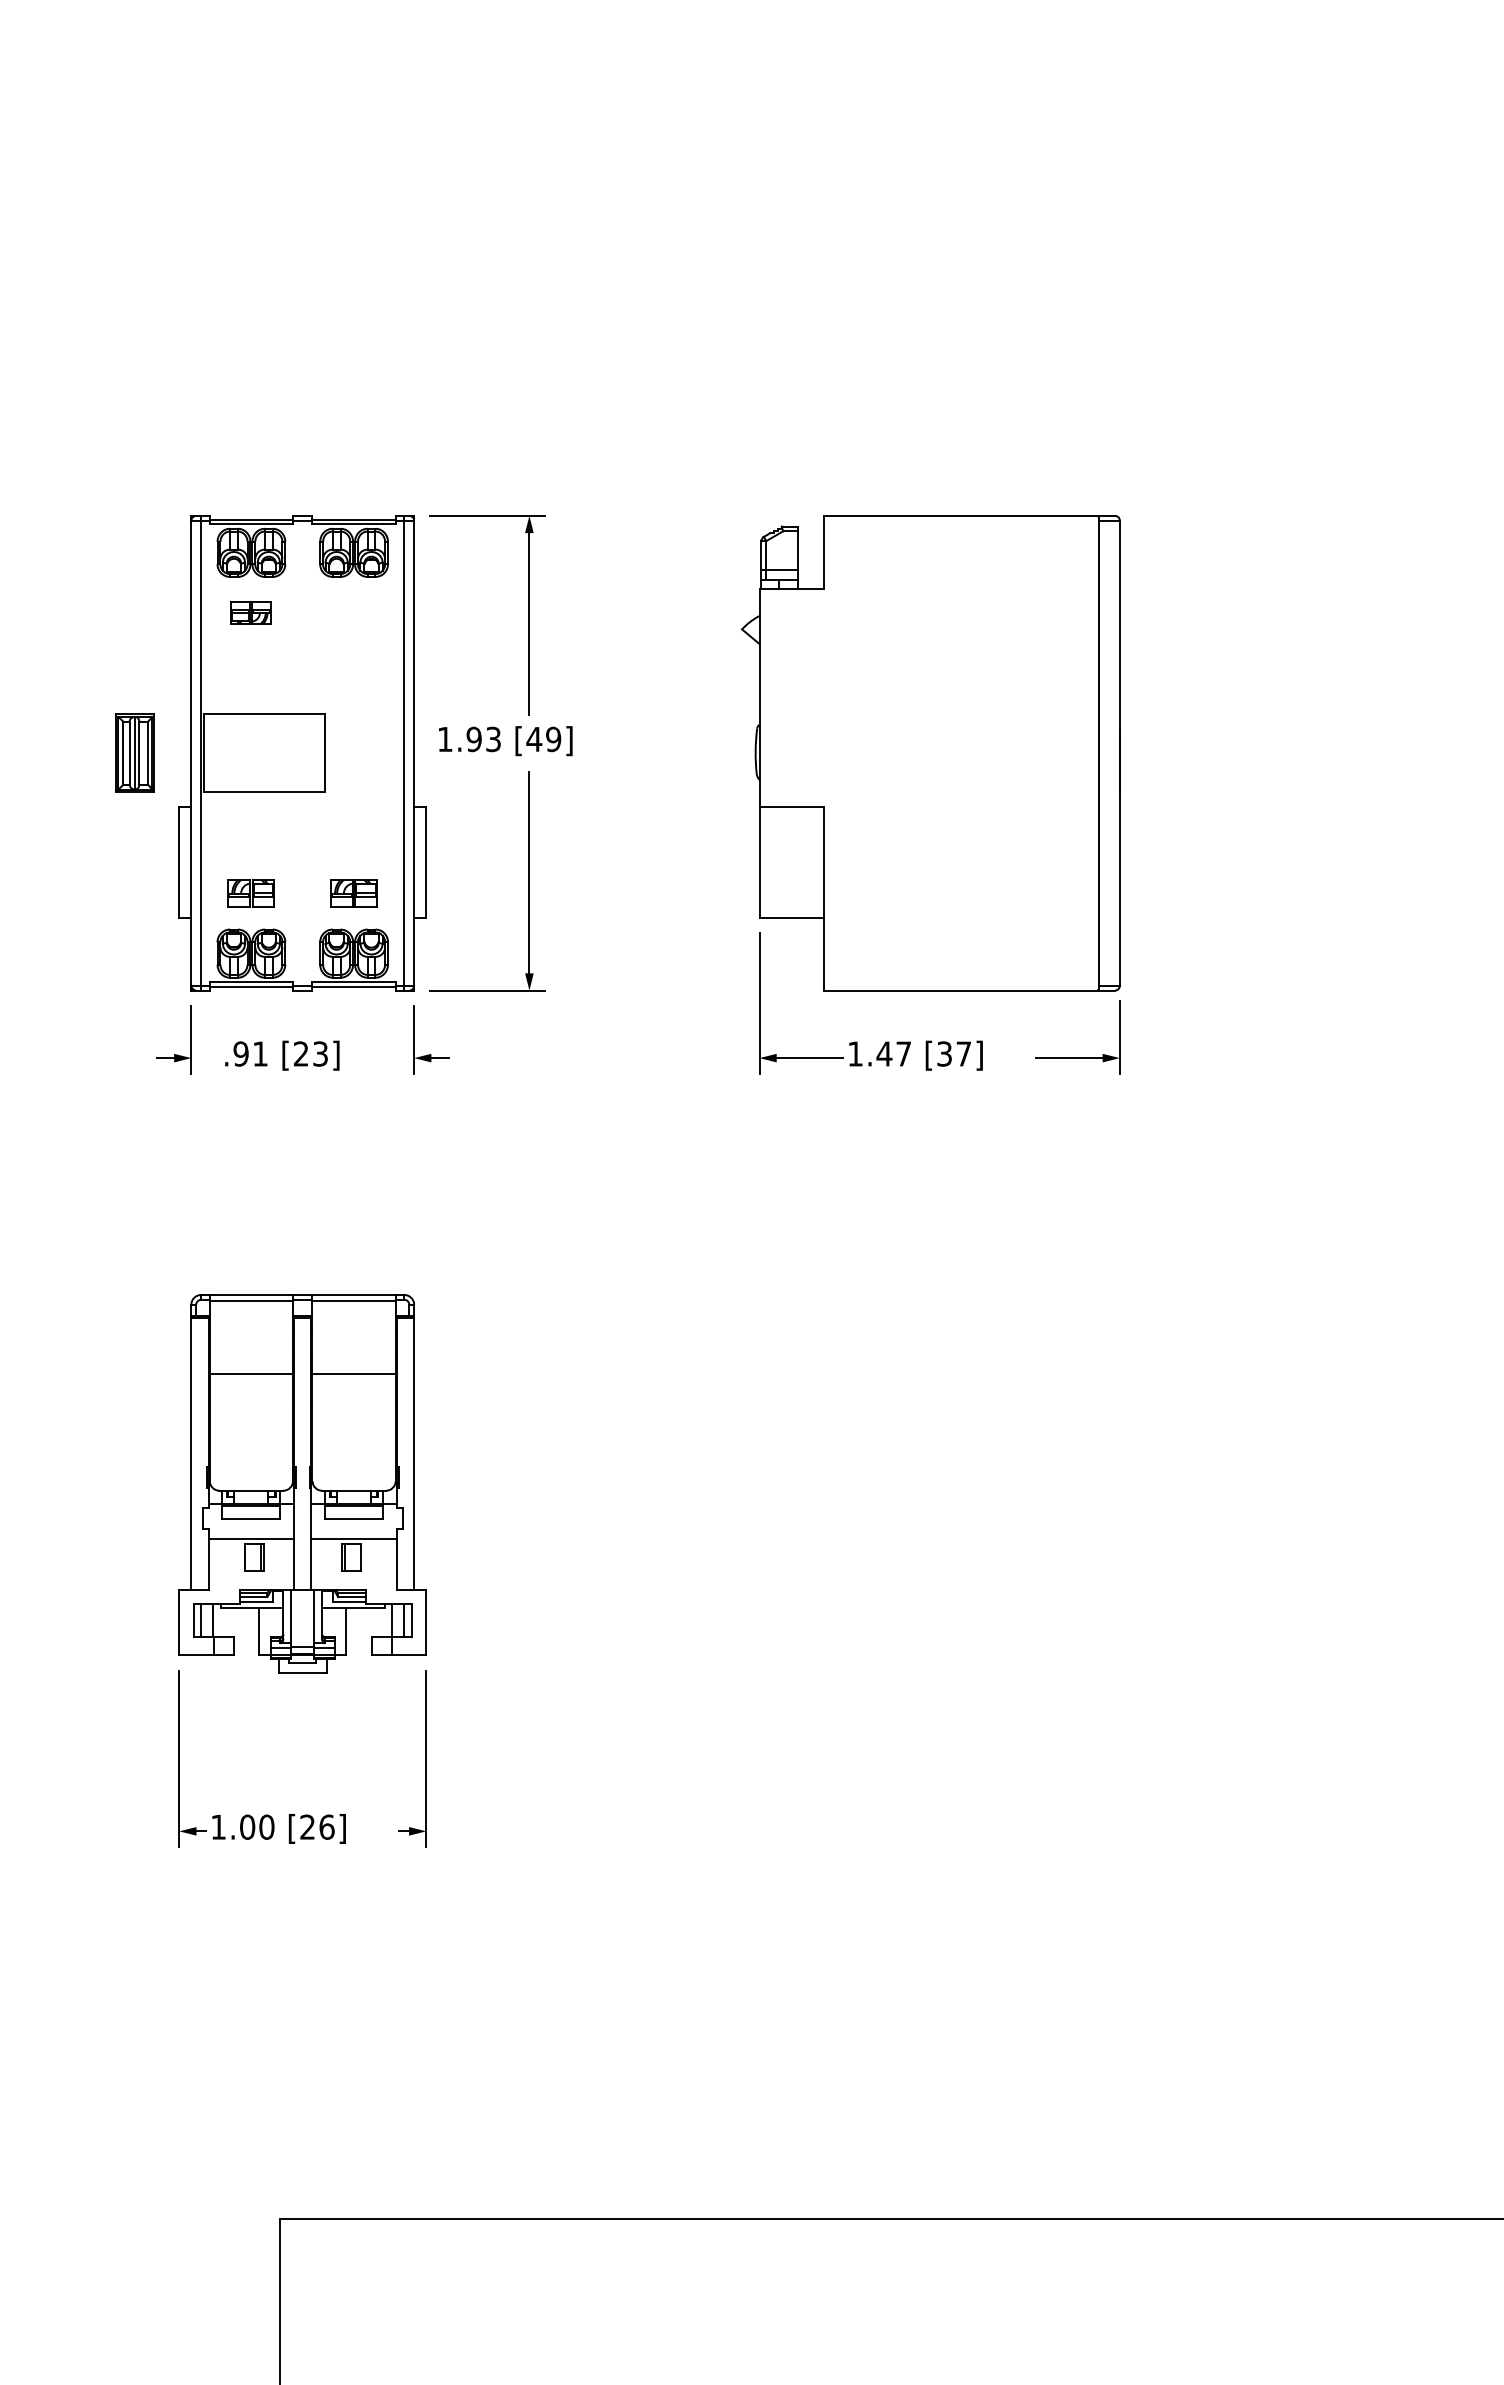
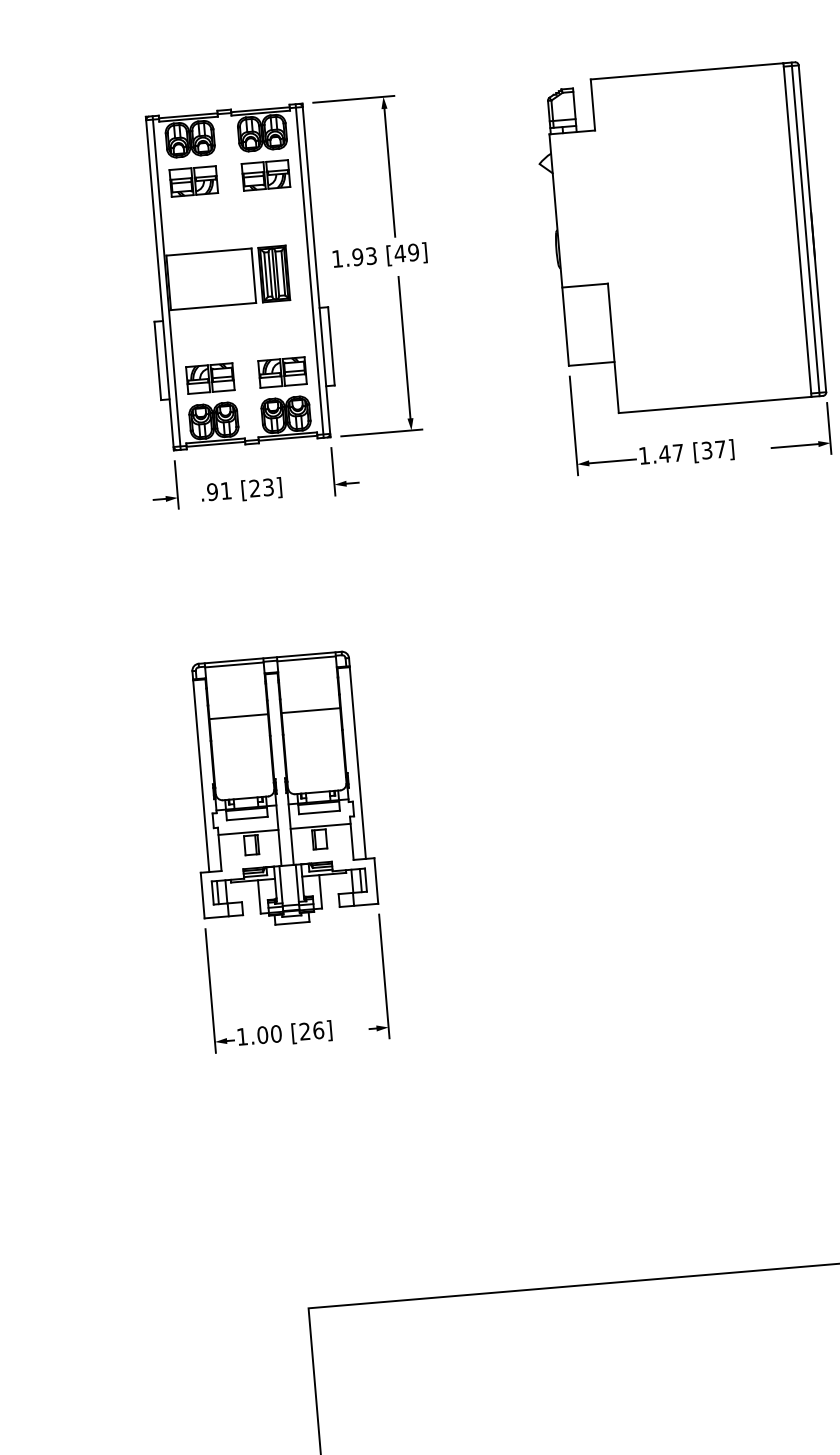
part: (250, 612) -> (193, 181), size x1.67
part: (353, 612) -> (265, 175), added
part: (134, 752) -> (273, 273), moved
line: (1110, 752) -> (805, 228), added
part: (250, 893) -> (209, 378), size x1.43
part: (353, 893) -> (282, 372), size x1.43

